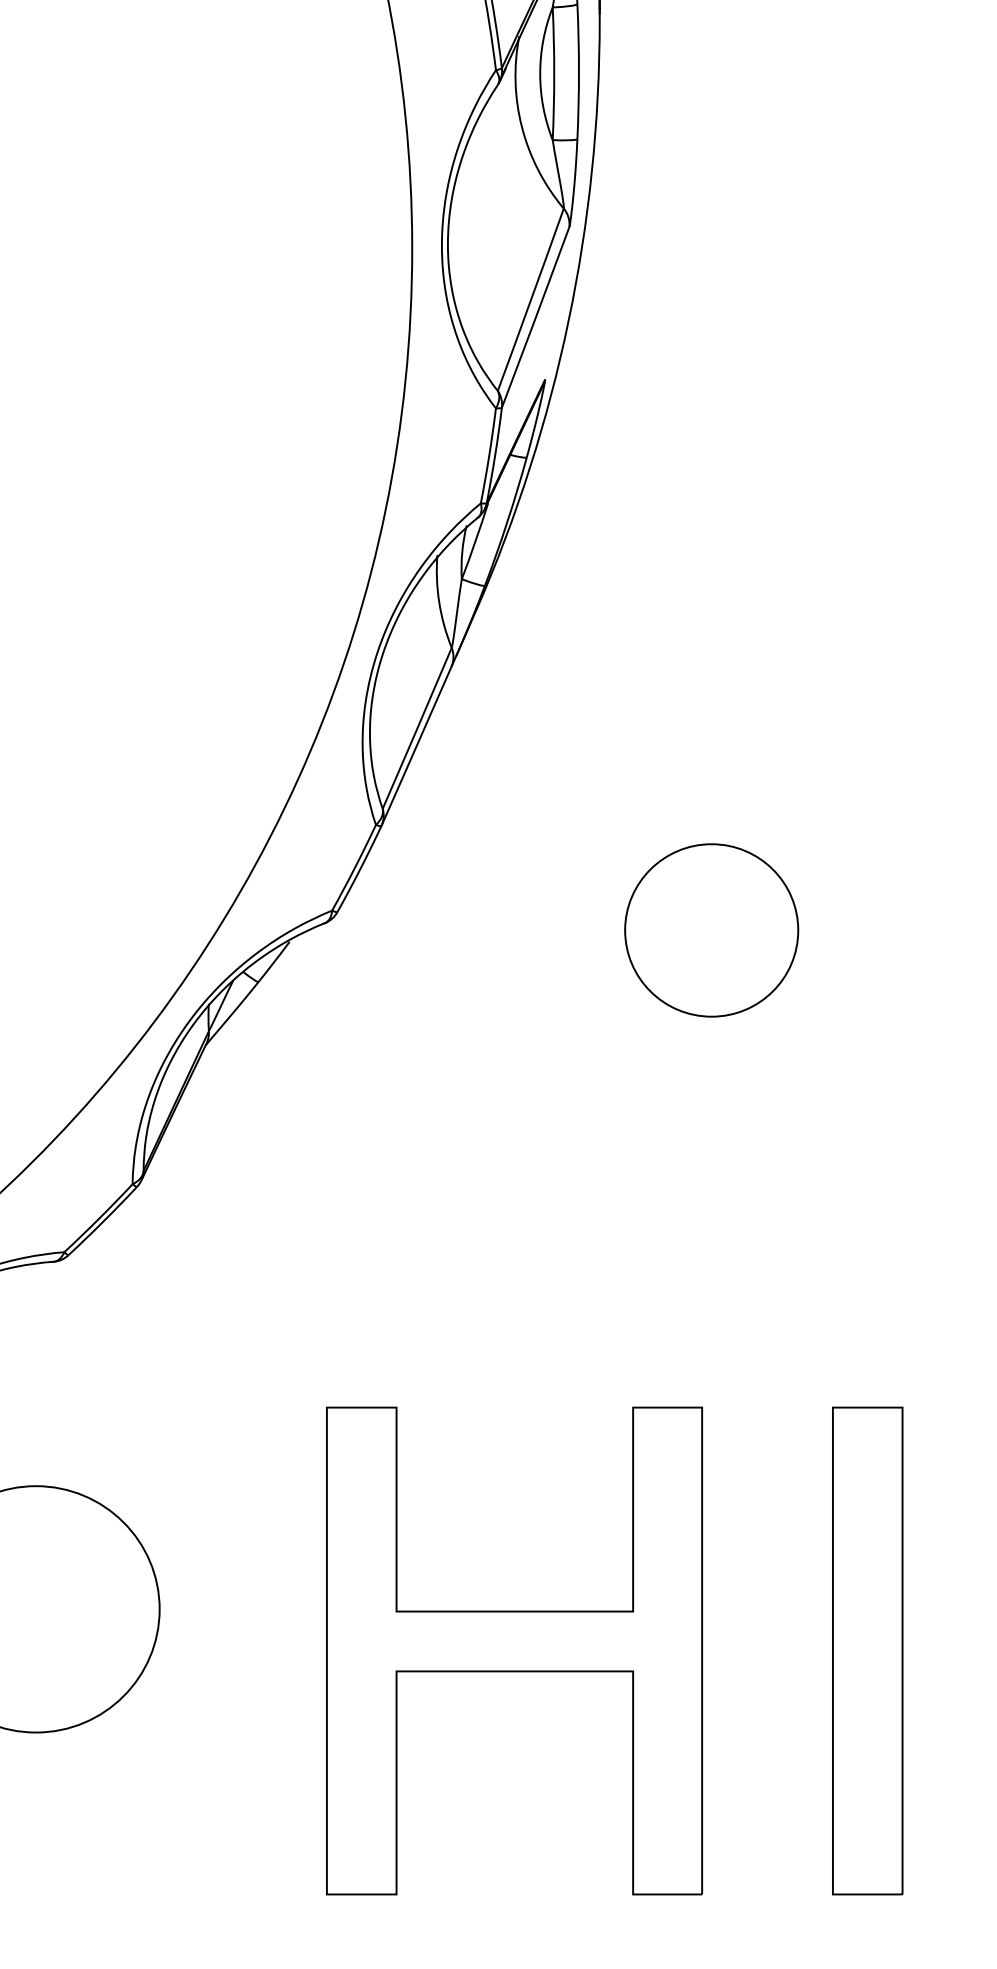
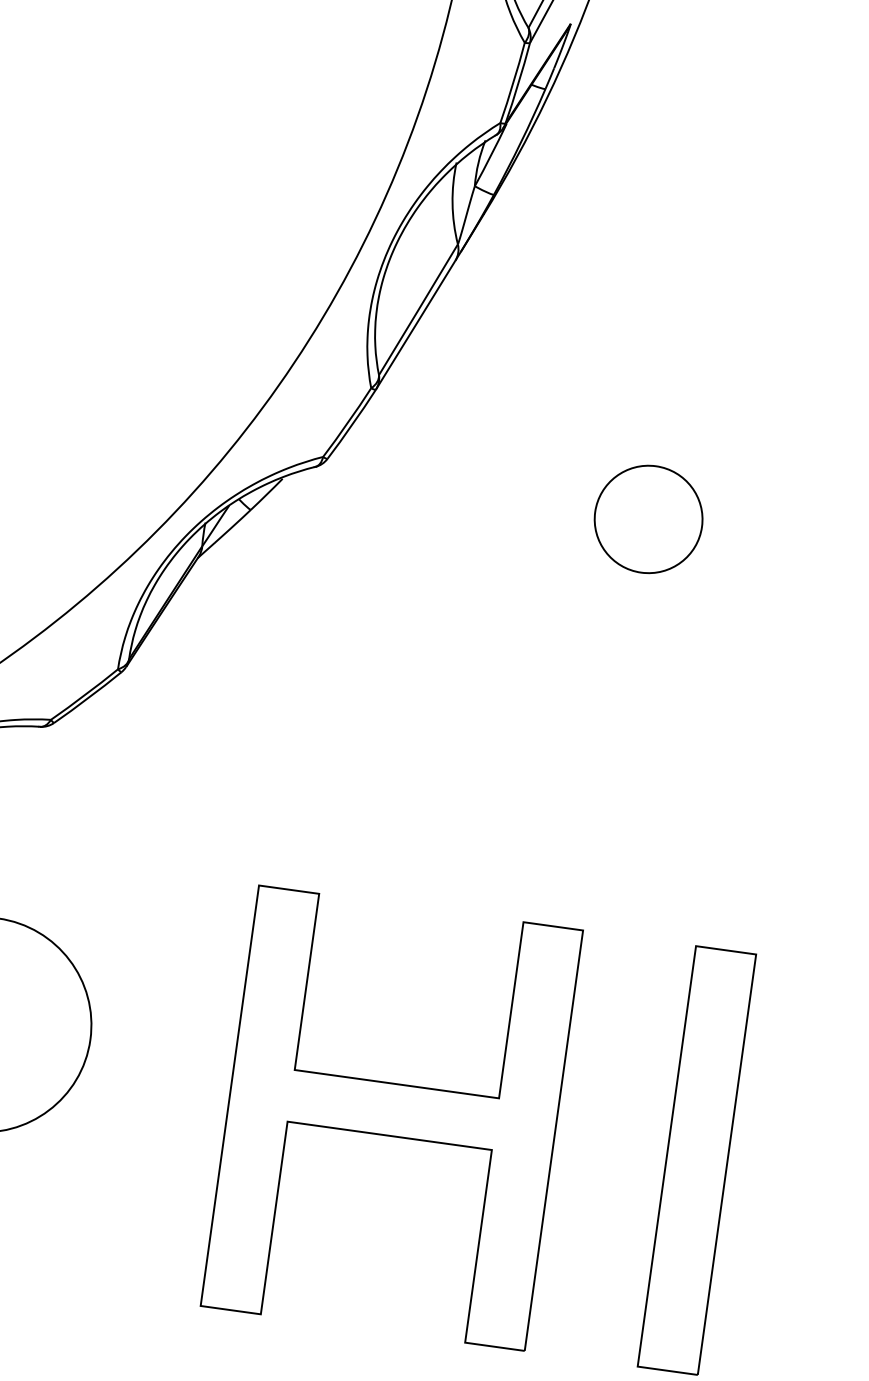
part: (711, 929) -> (648, 518), size x0.71

